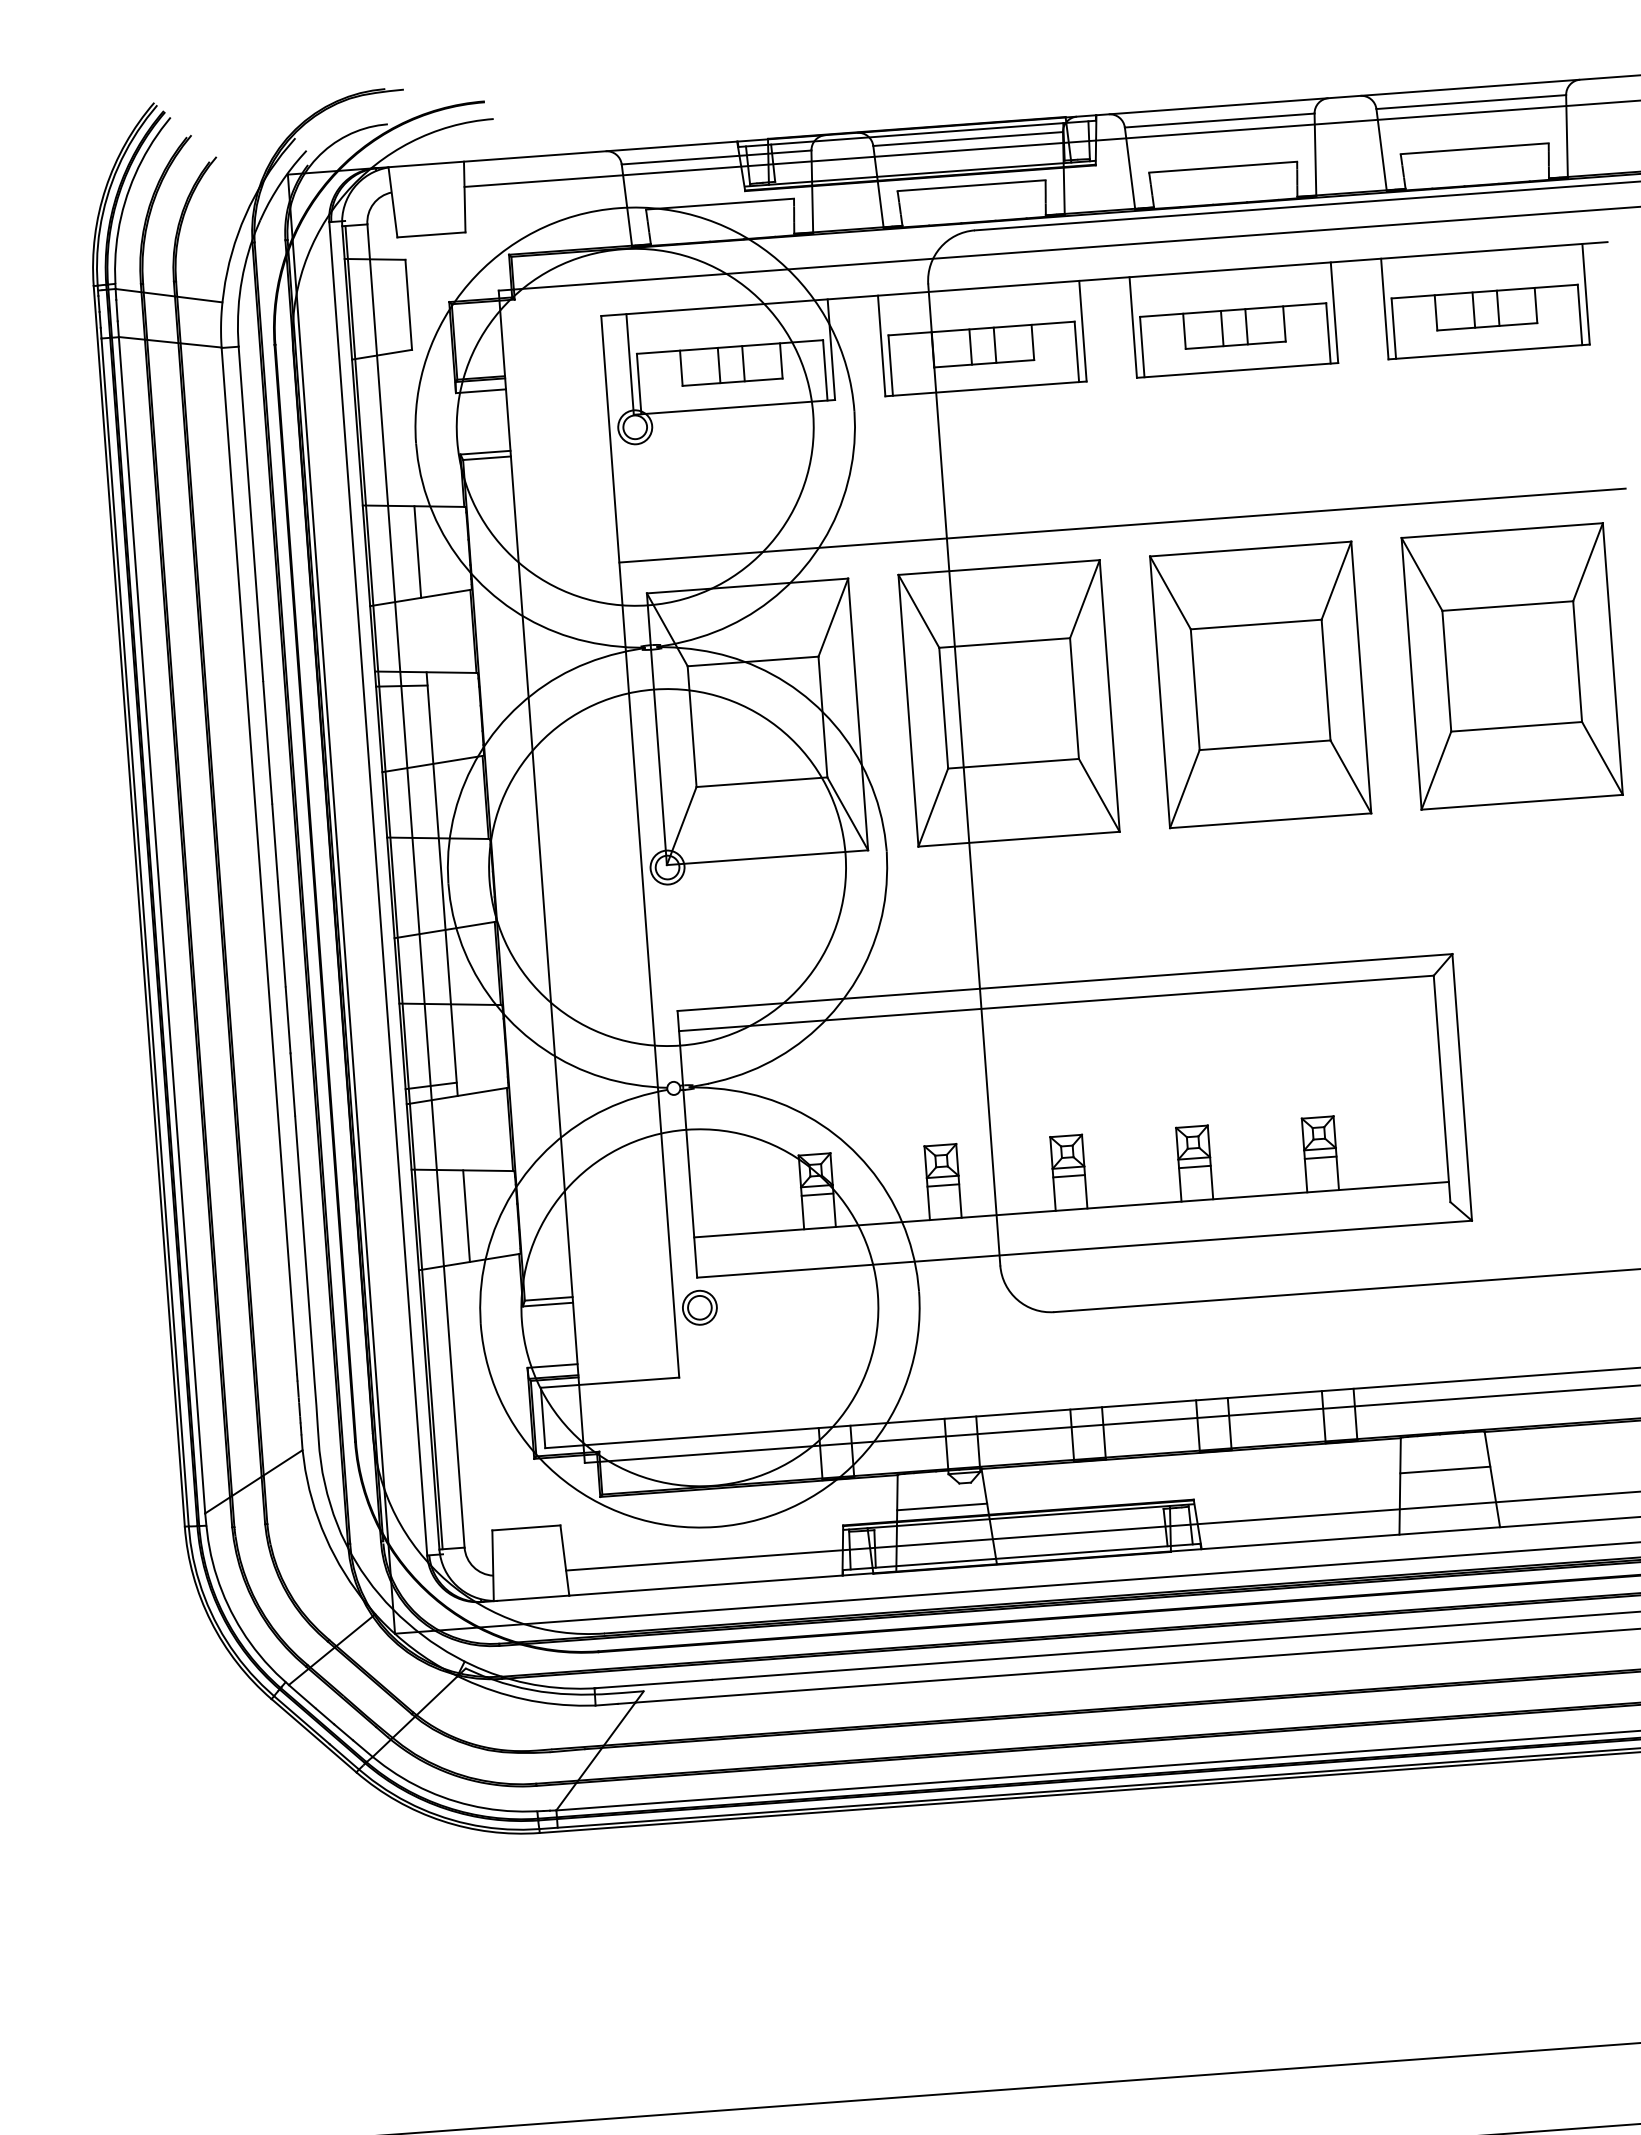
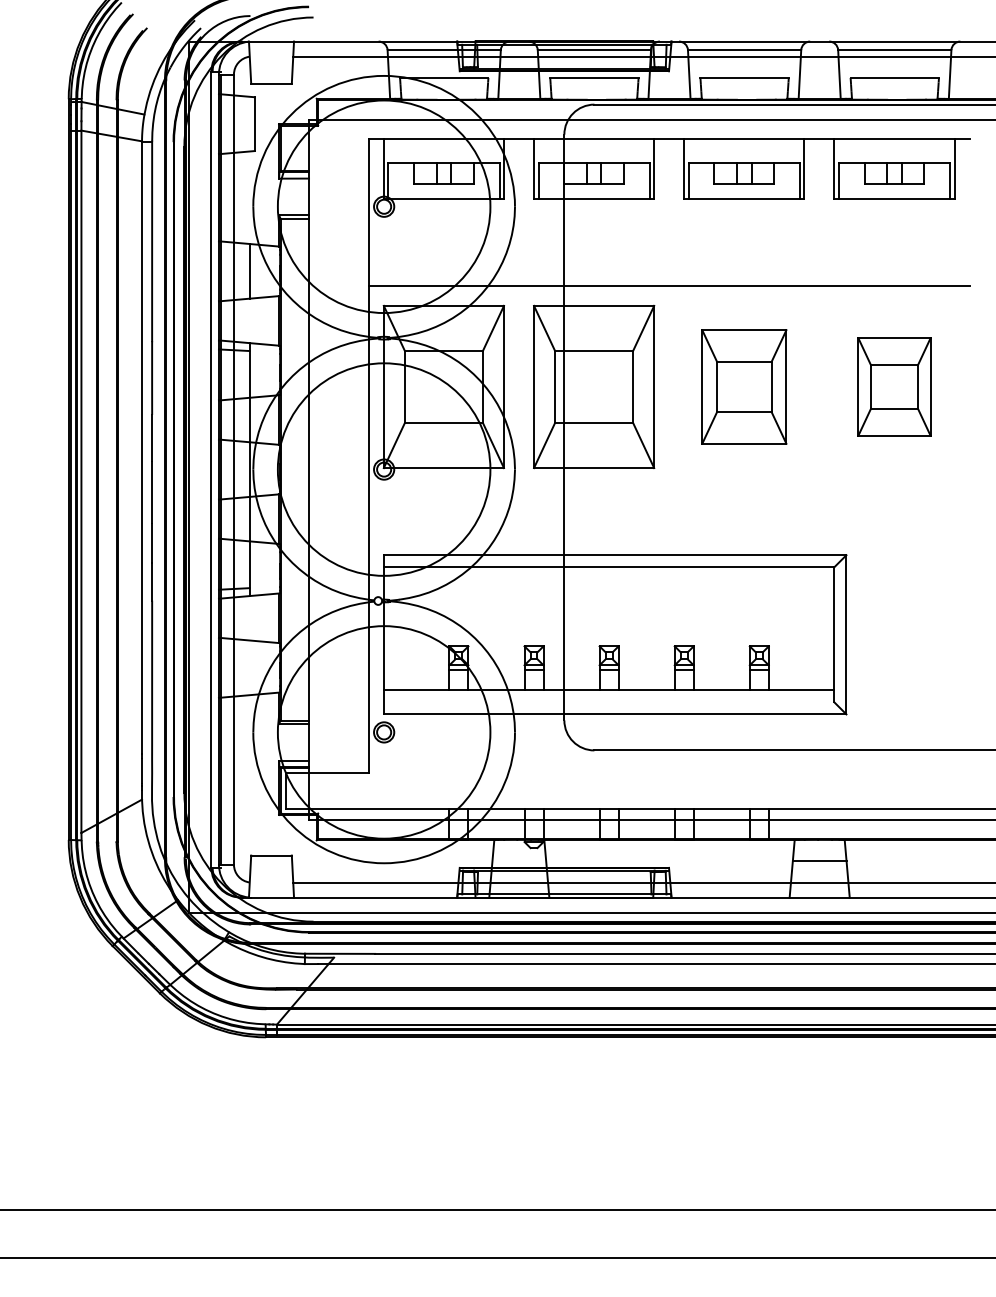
part: (1512, 665) -> (894, 386), size x0.6
part: (1260, 684) -> (744, 386), size x0.7
line: (466, 1215) -> (249, 667), removed
line: (942, 1507) -> (519, 861), removed

